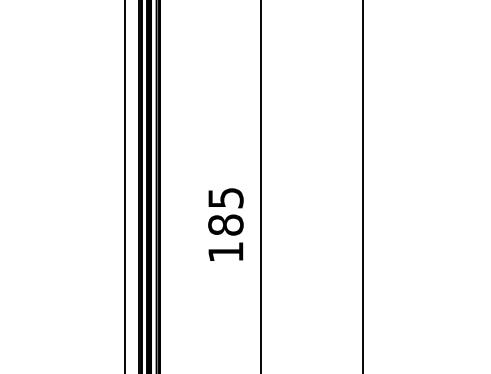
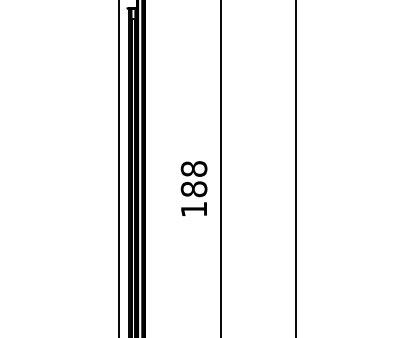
text: (225, 197) -> (193, 168), 185 -> 188

